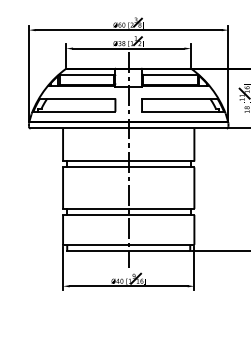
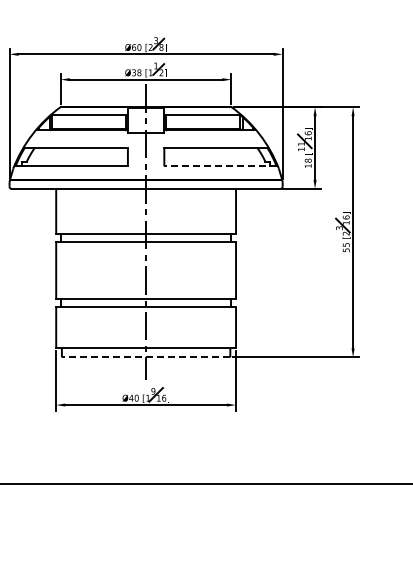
line: (183, 112) -> (220, 166), solid -> dashed
line: (128, 251) -> (145, 357), solid -> dashed

